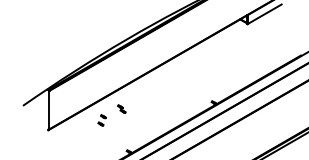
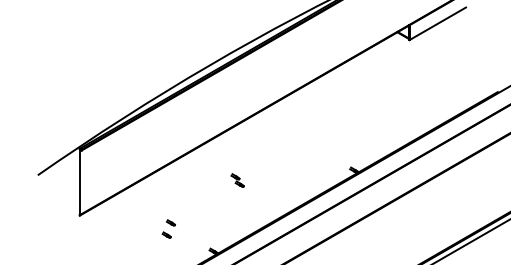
part: (121, 108) -> (237, 179), moved
part: (101, 120) -> (167, 229), moved

